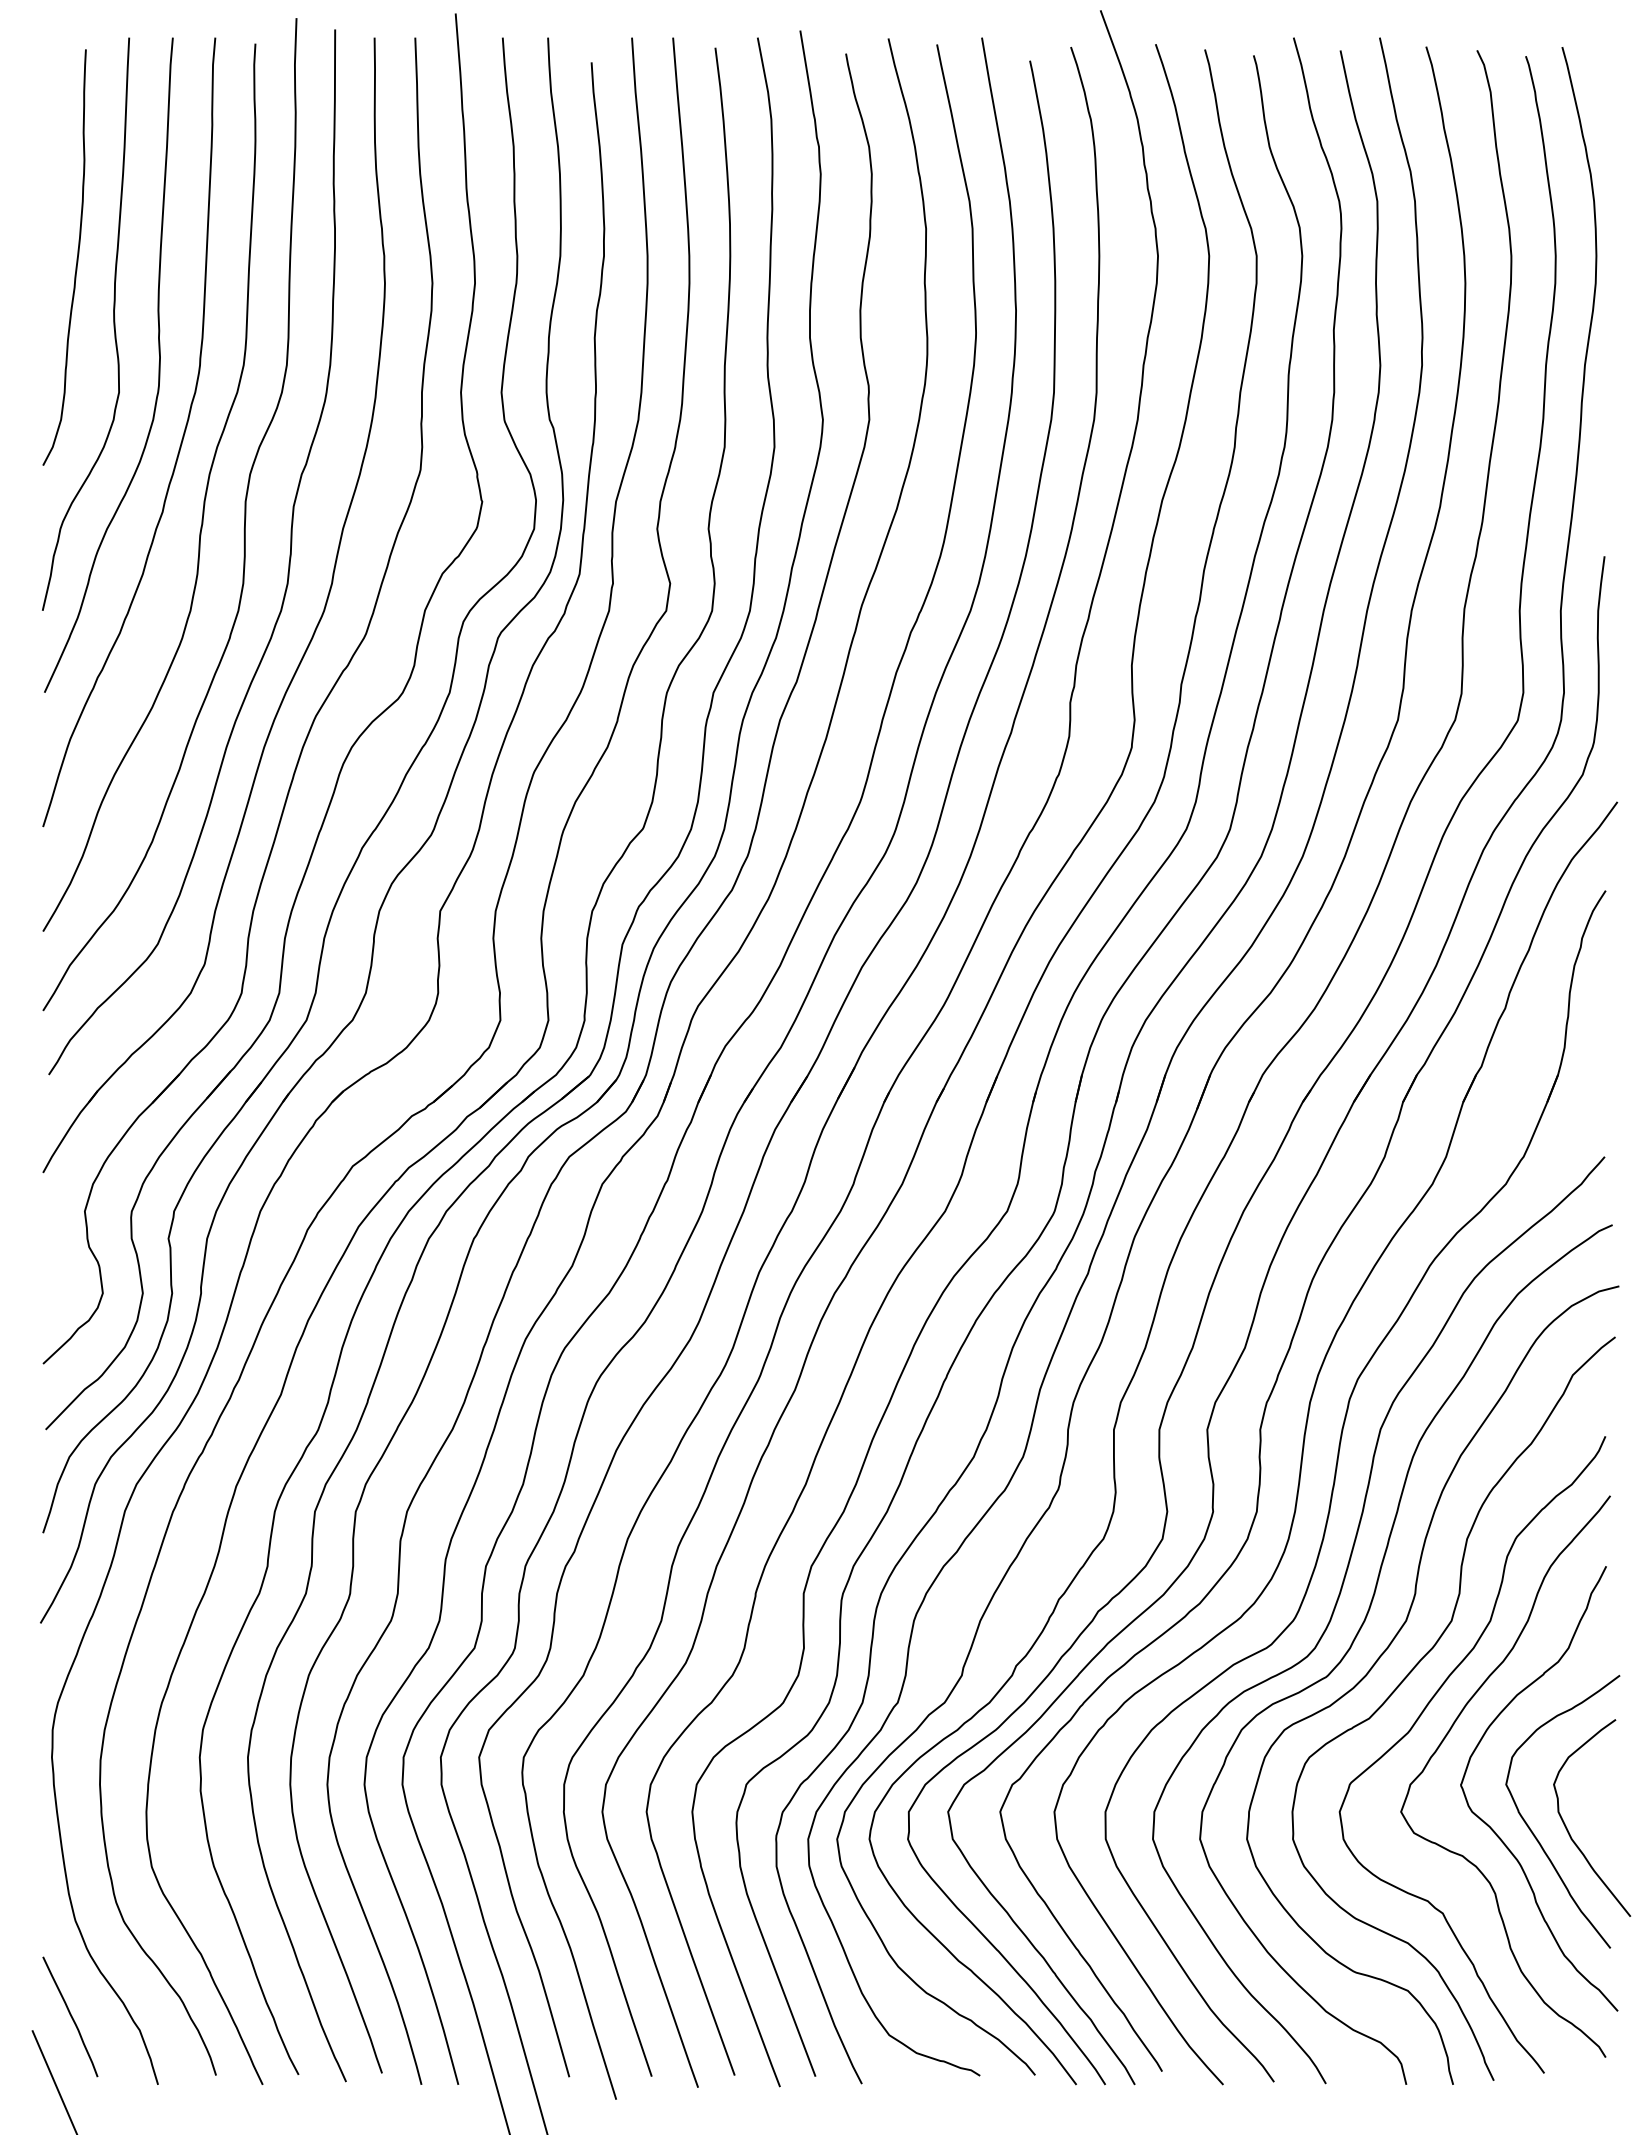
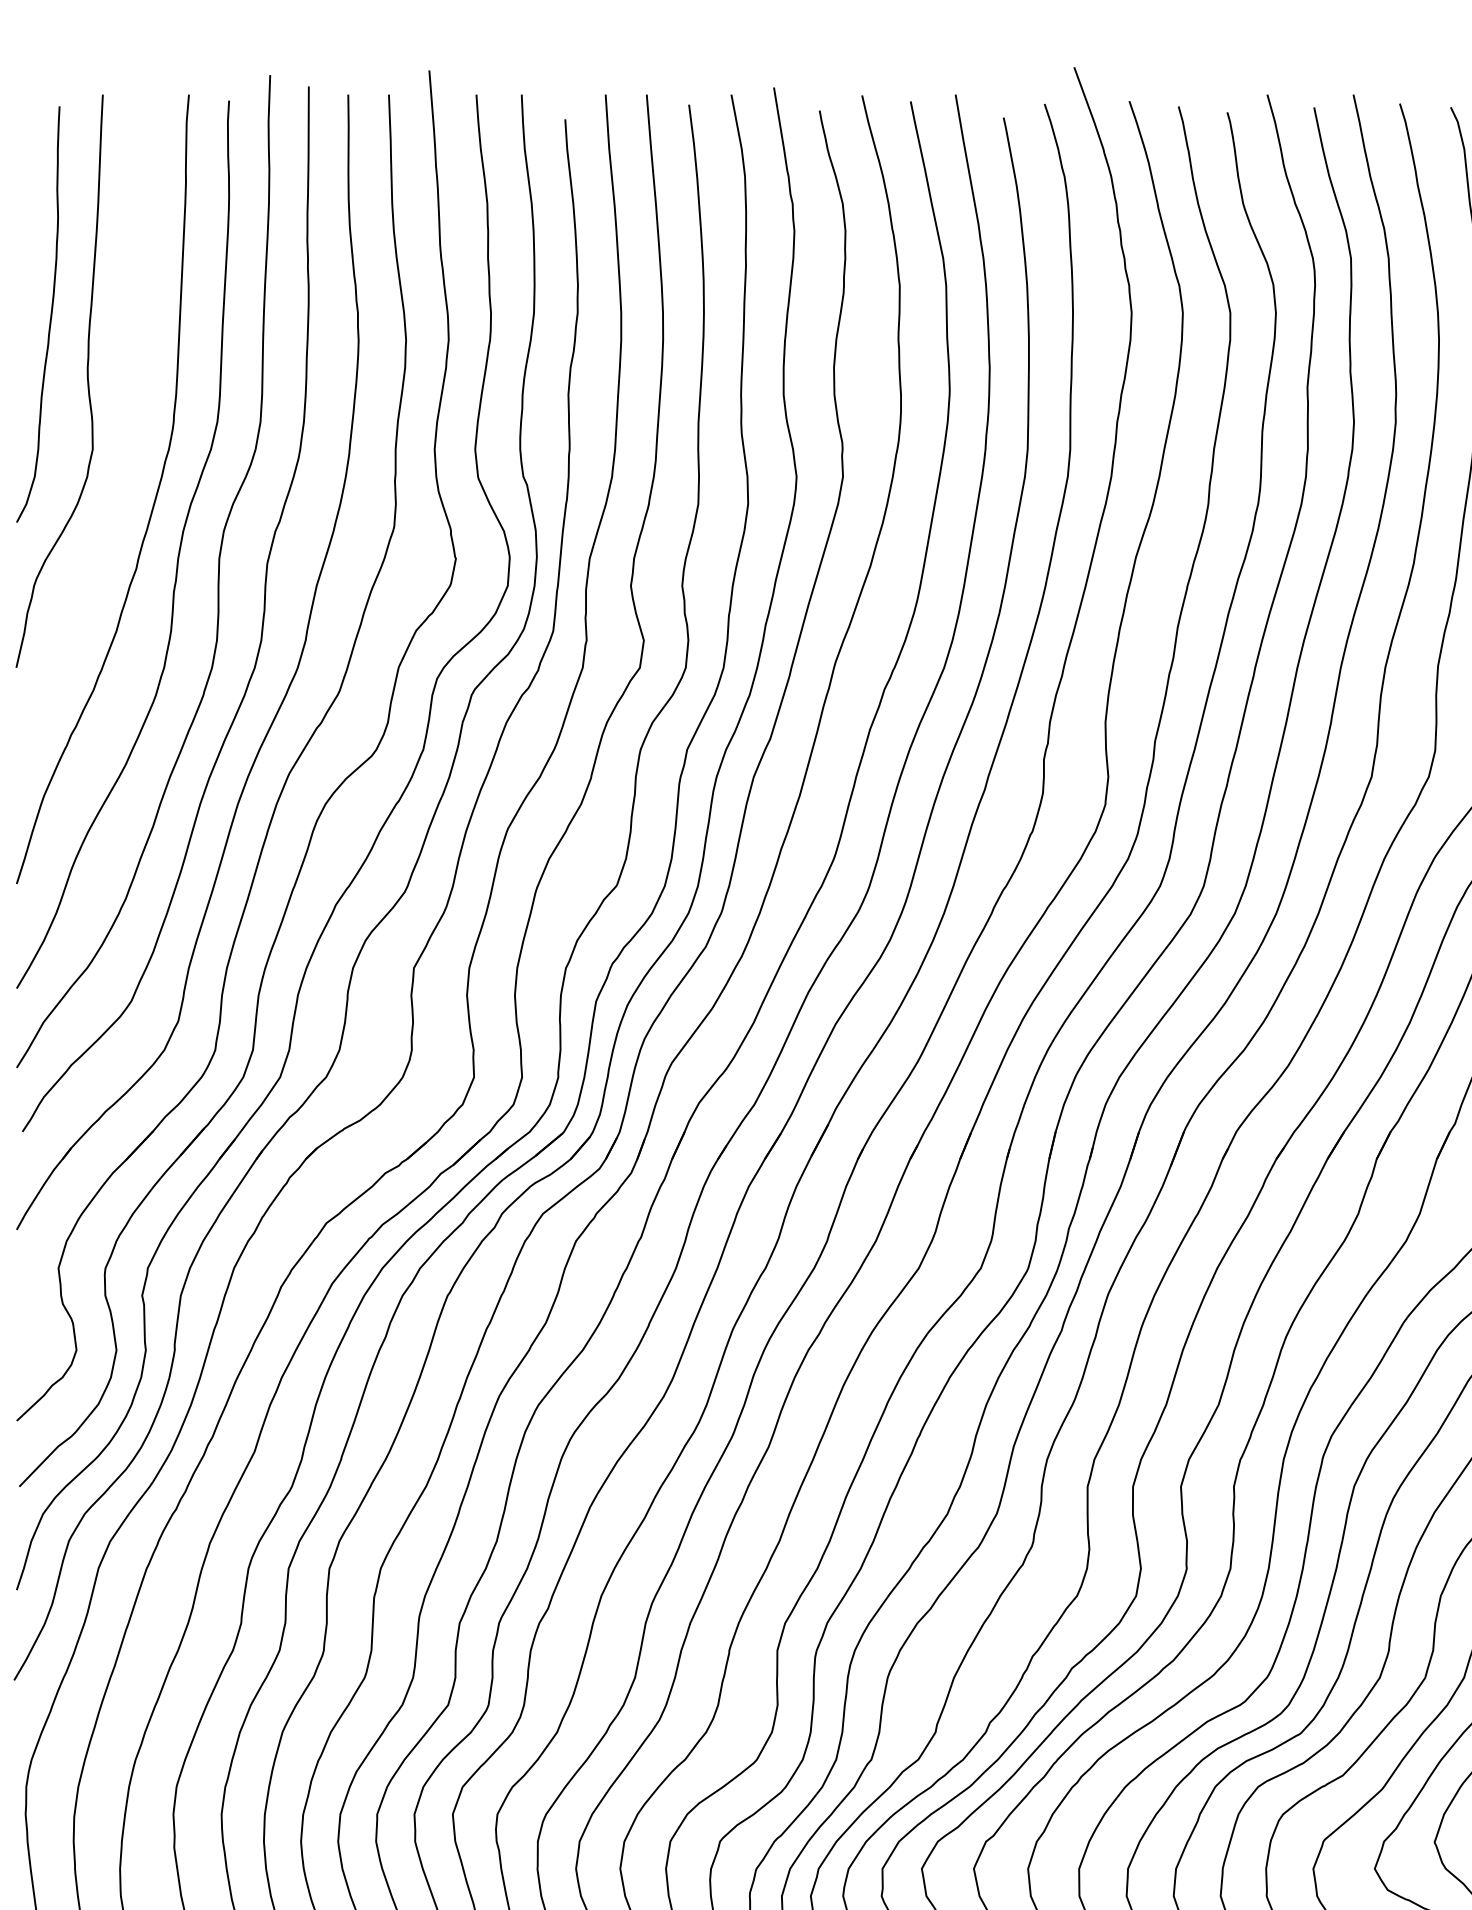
curve: (158, 364) -> (132, 421), removed

